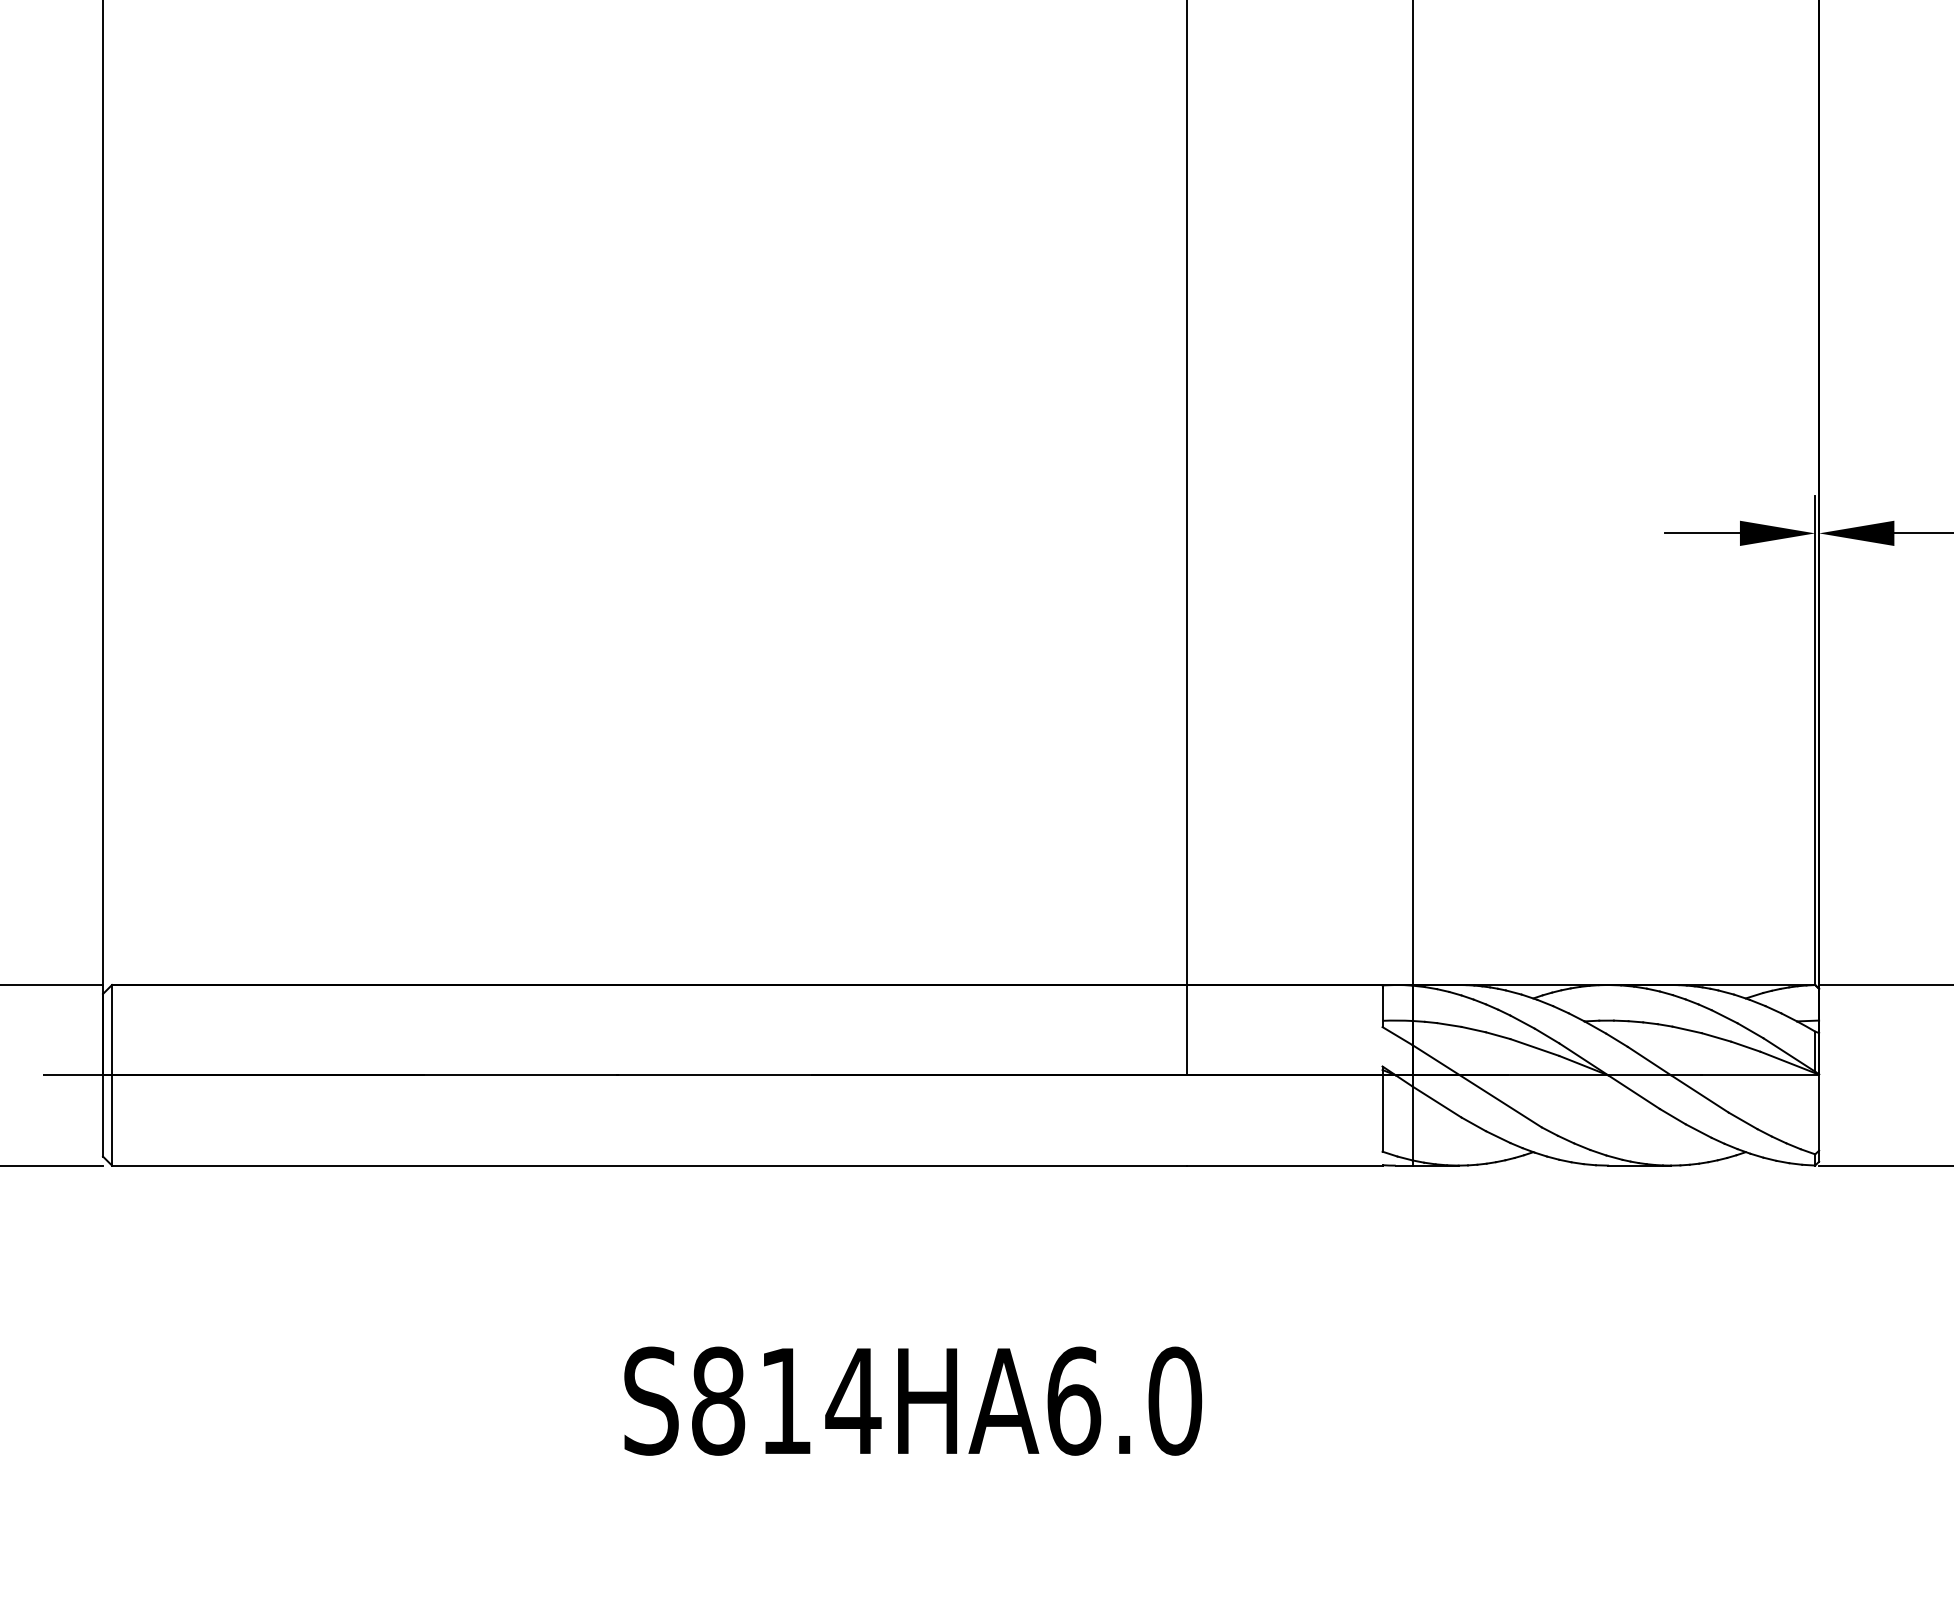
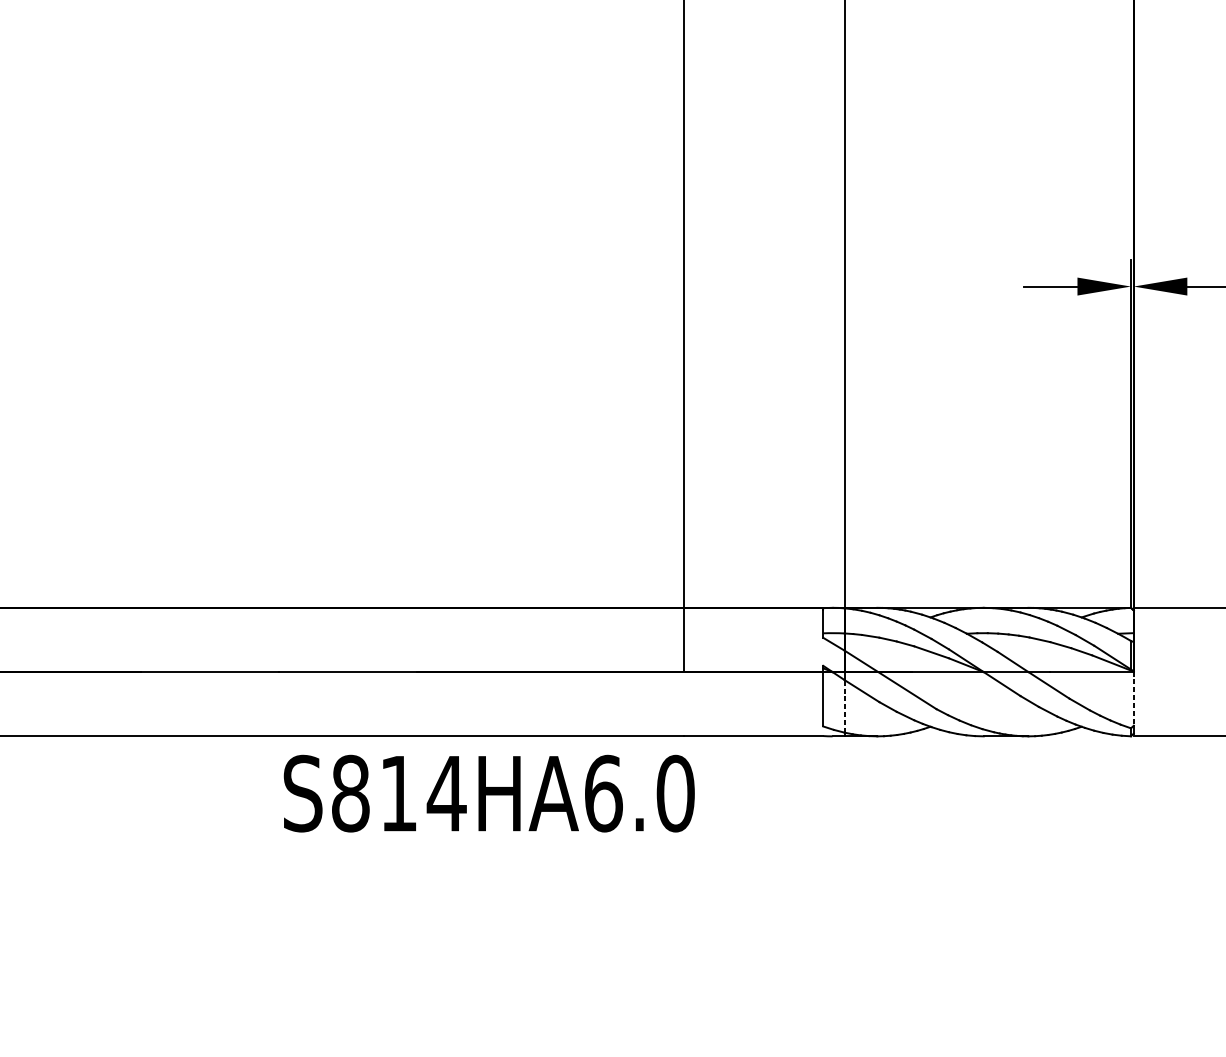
line: (1819, 1112) -> (1134, 698), solid -> dashed
line: (1412, 1123) -> (844, 706), solid -> dashed
text: (913, 1400) -> (489, 793), moved

